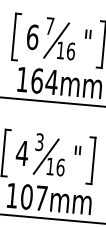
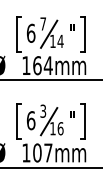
text: (70, 51) -> (60, 41), 16 -> 14
text: (21, 152) -> (30, 120), 4 -> 6

